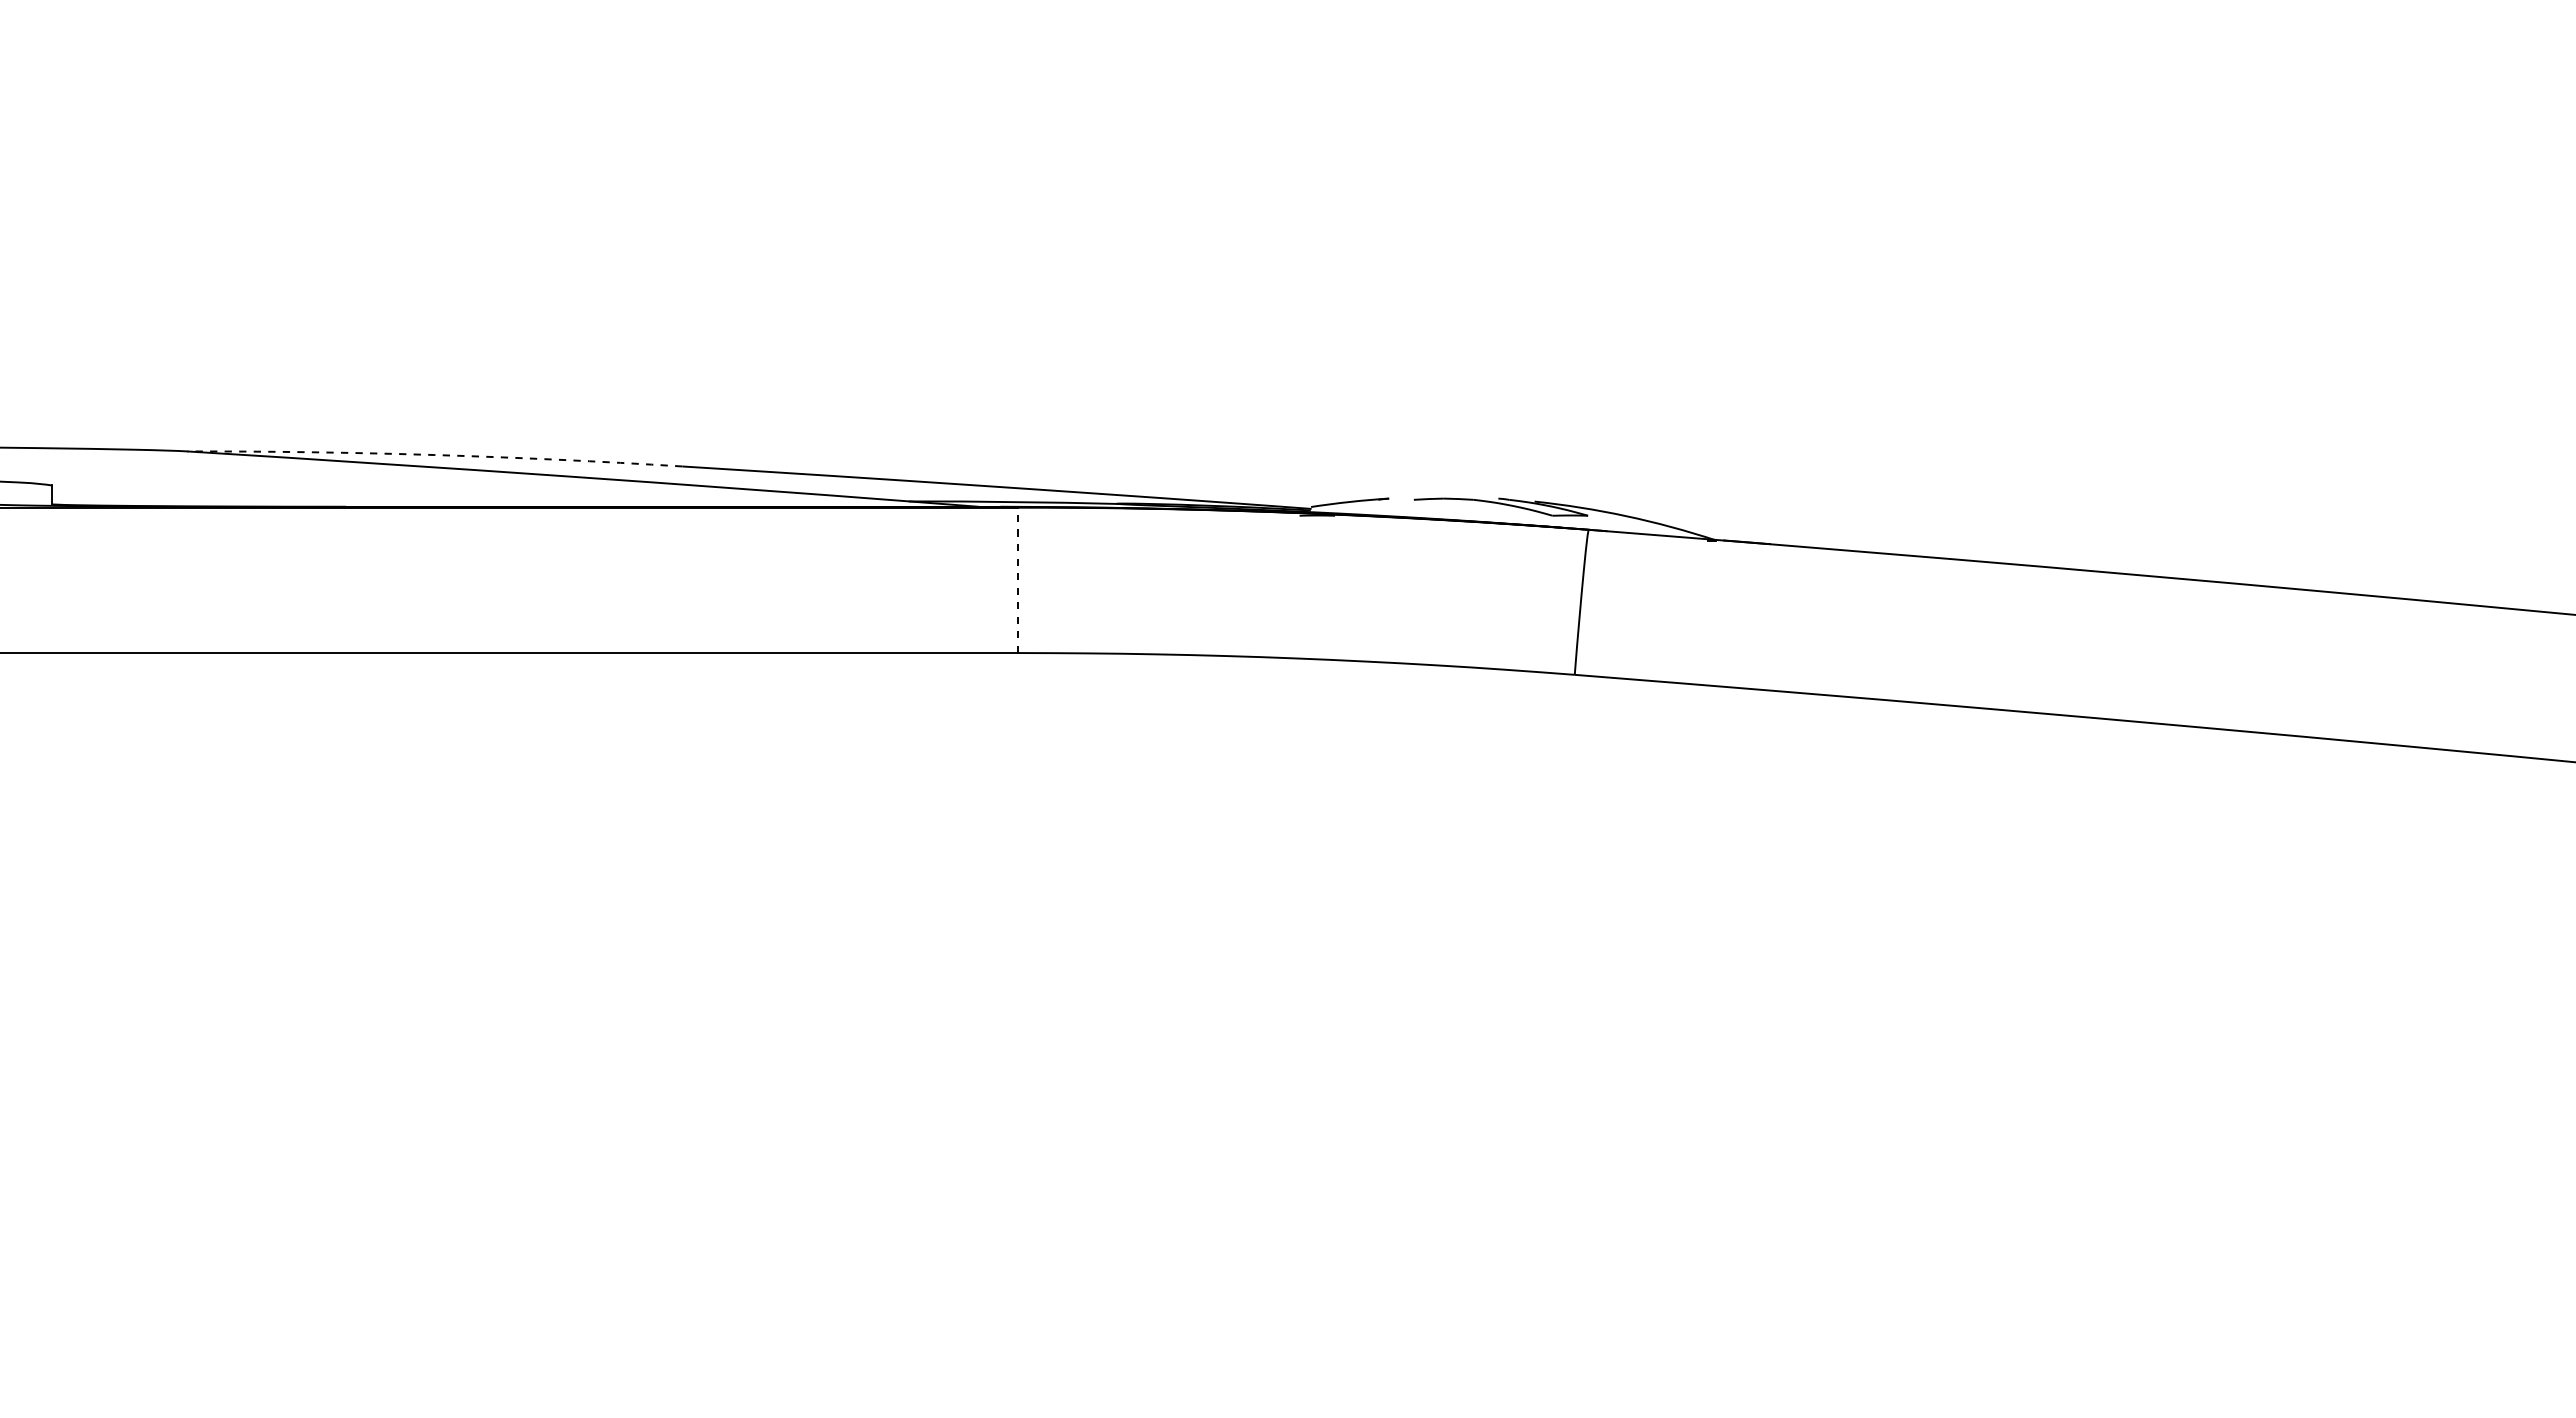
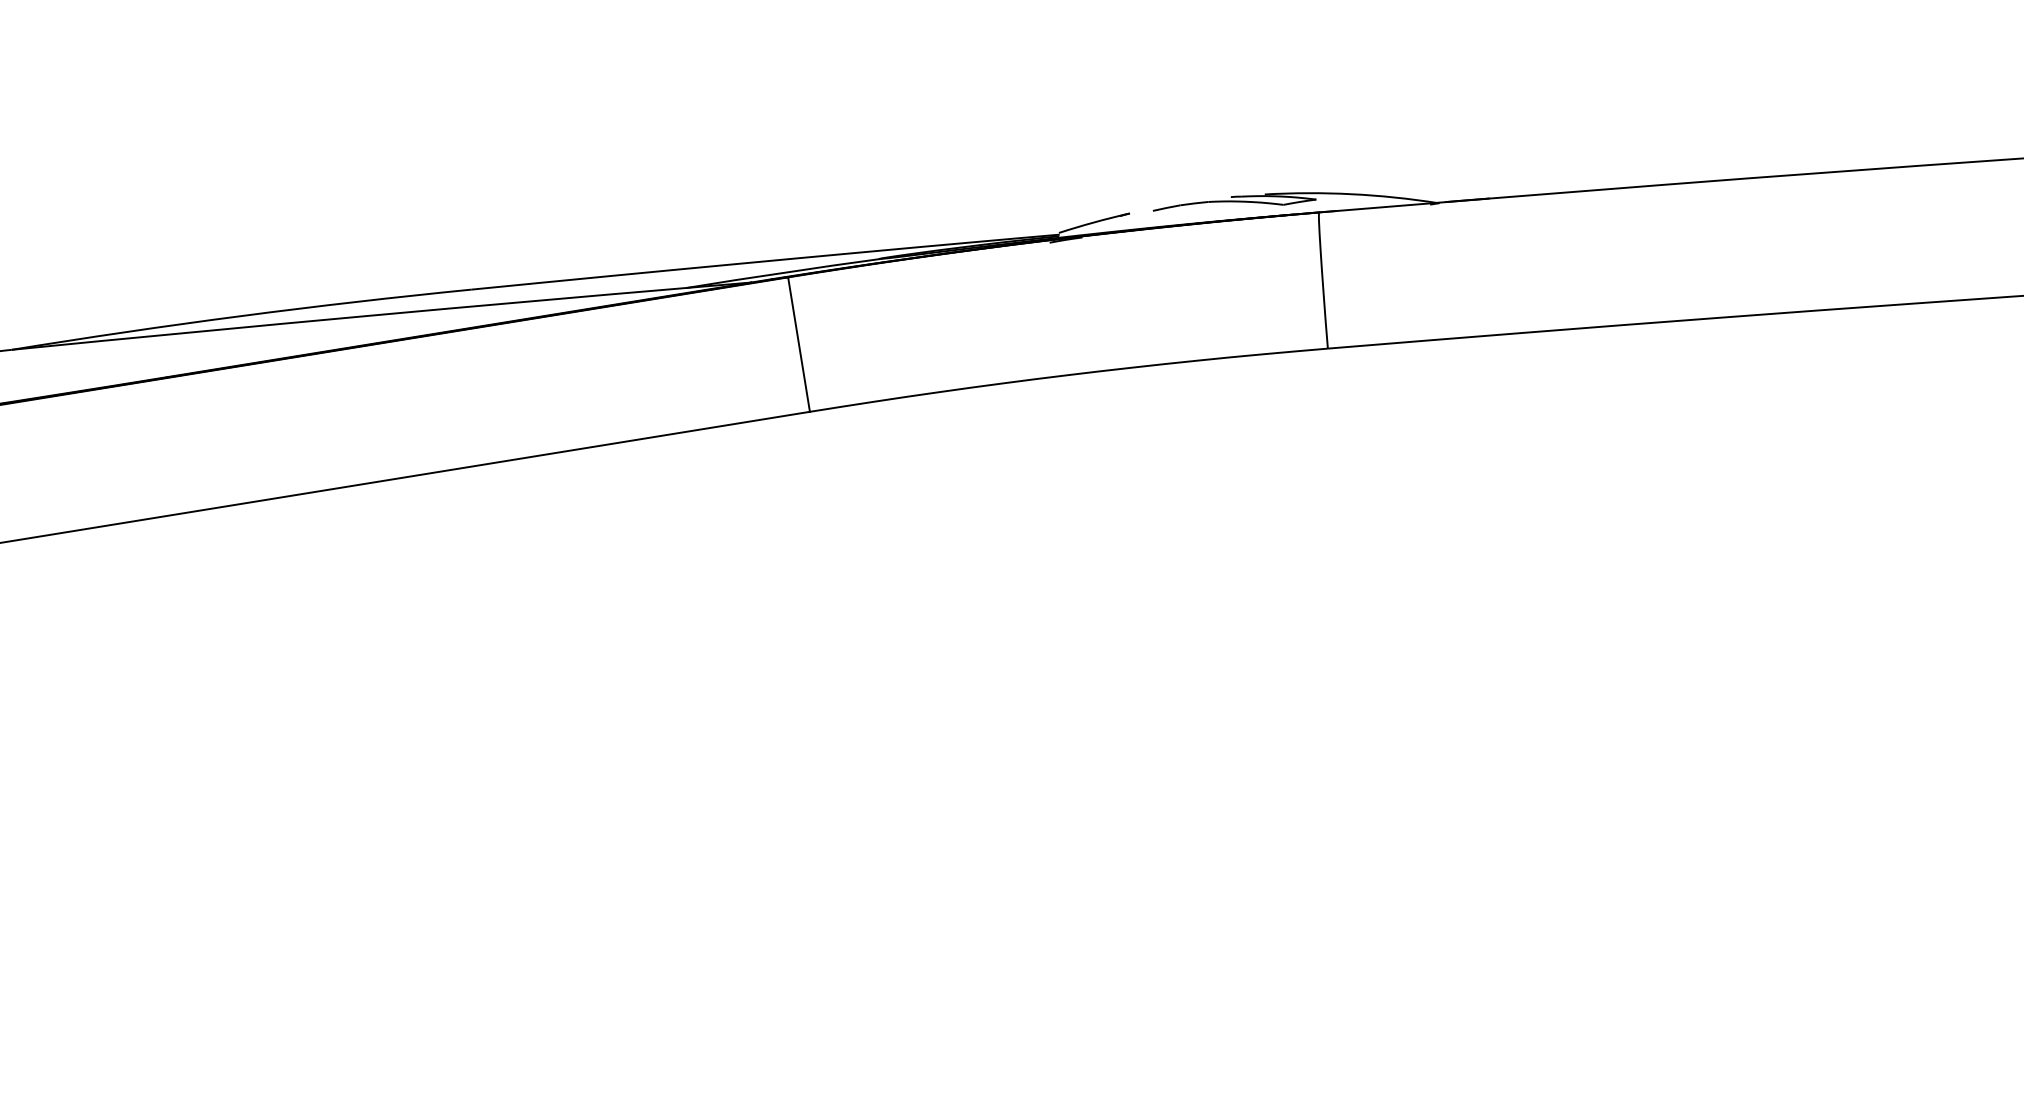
arc: (434, 455) -> (240, 316), dashed -> solid
line: (1018, 580) -> (799, 344), dashed -> solid

